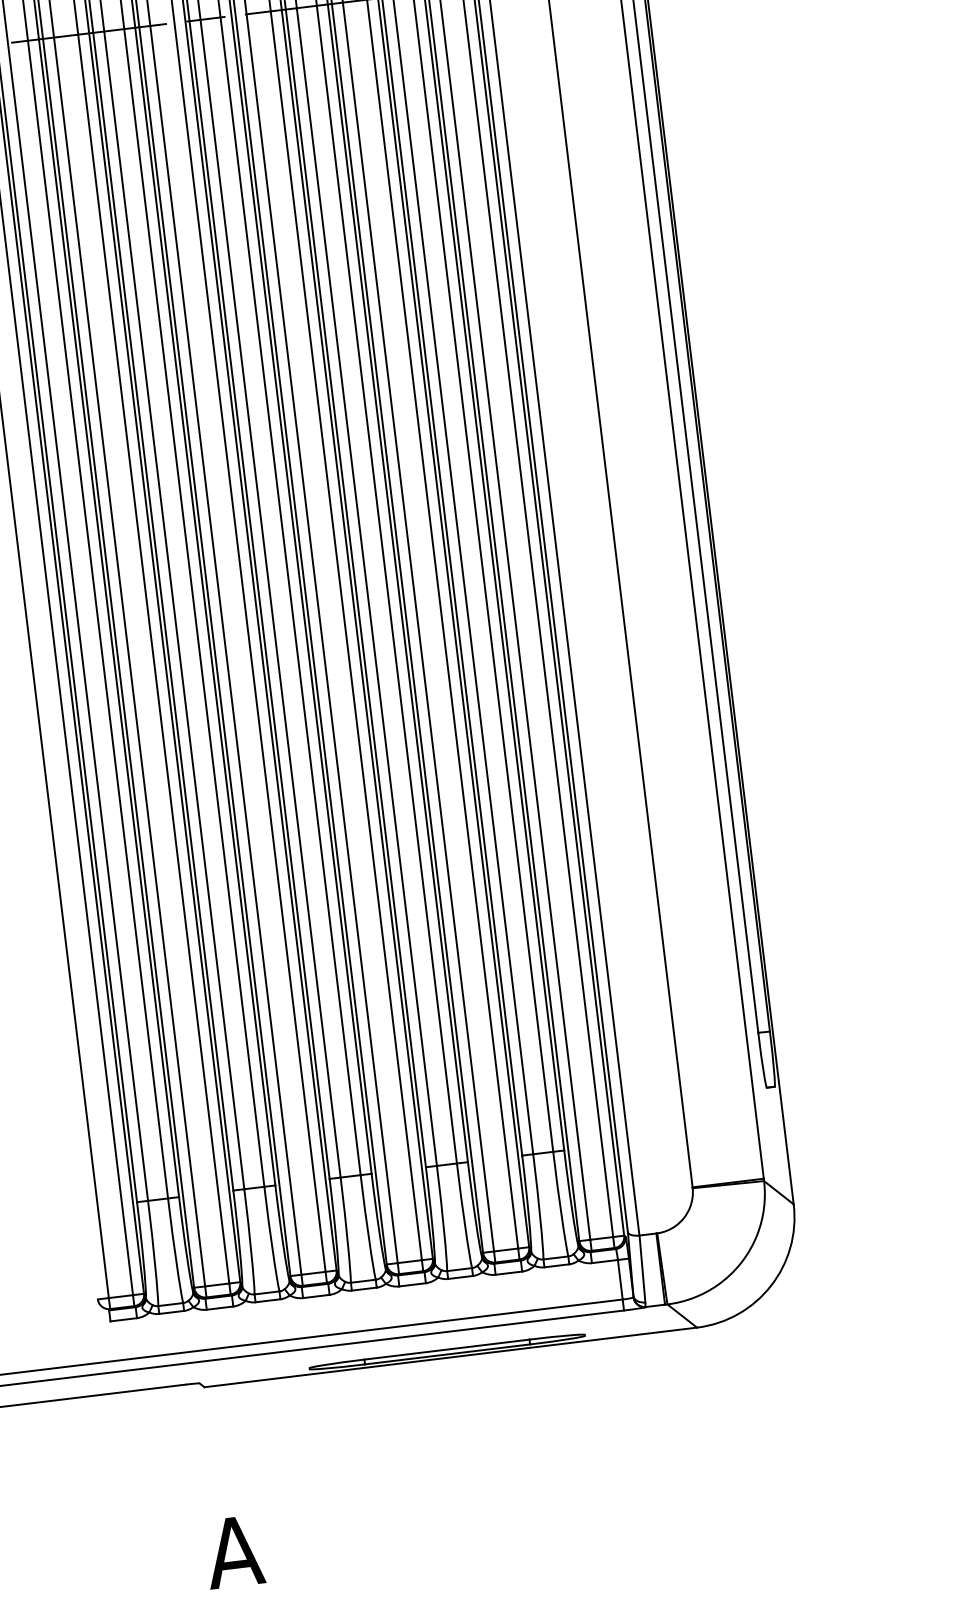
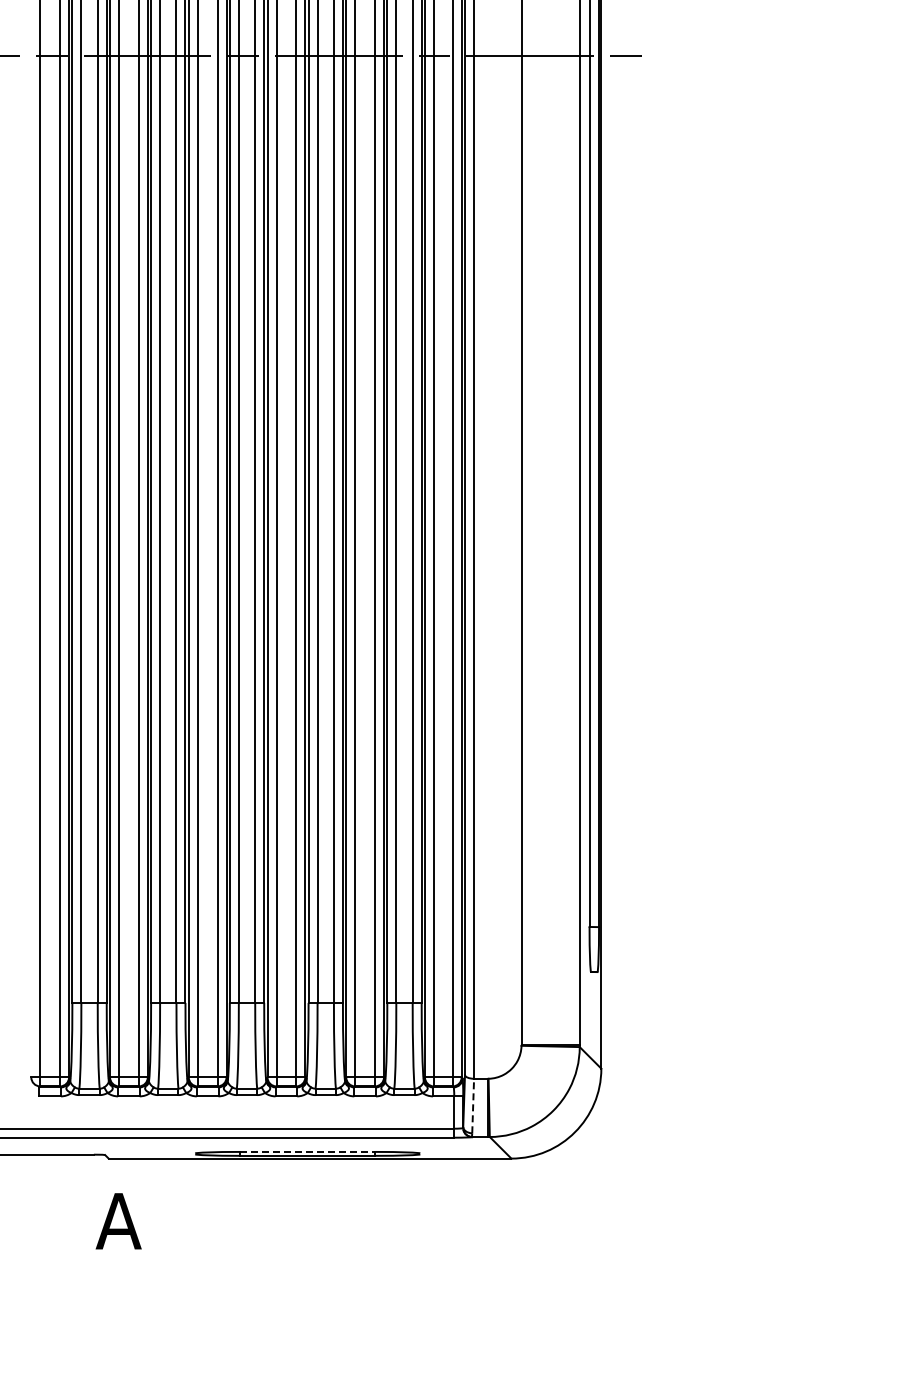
line: (642, 1268) -> (473, 1105), solid -> dashed
line: (447, 1348) -> (308, 1151), solid -> dashed
text: (234, 1552) -> (118, 1221), moved

